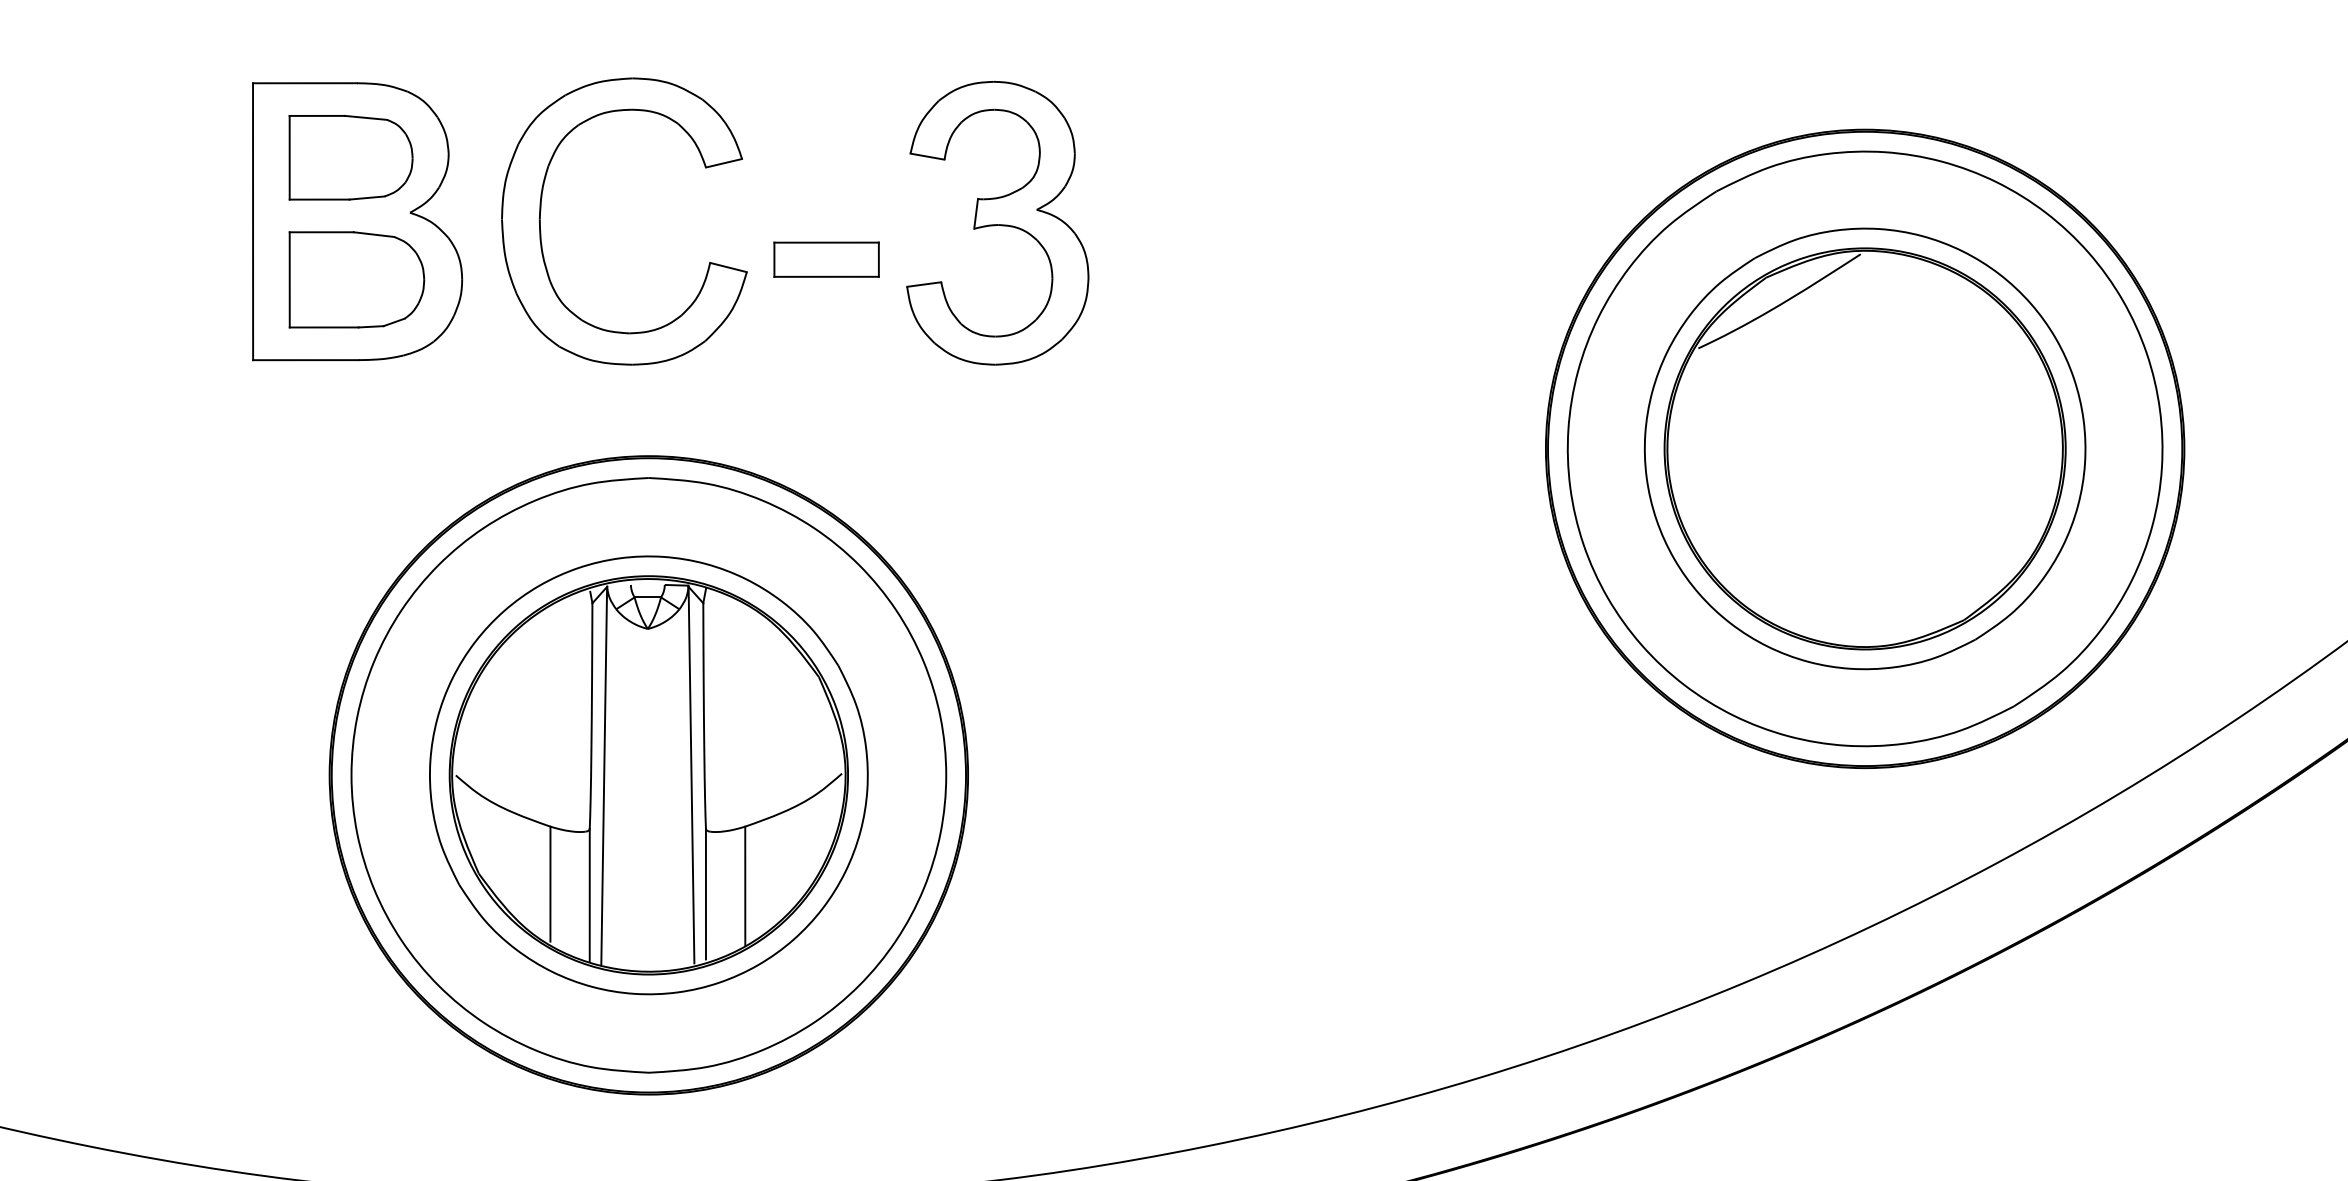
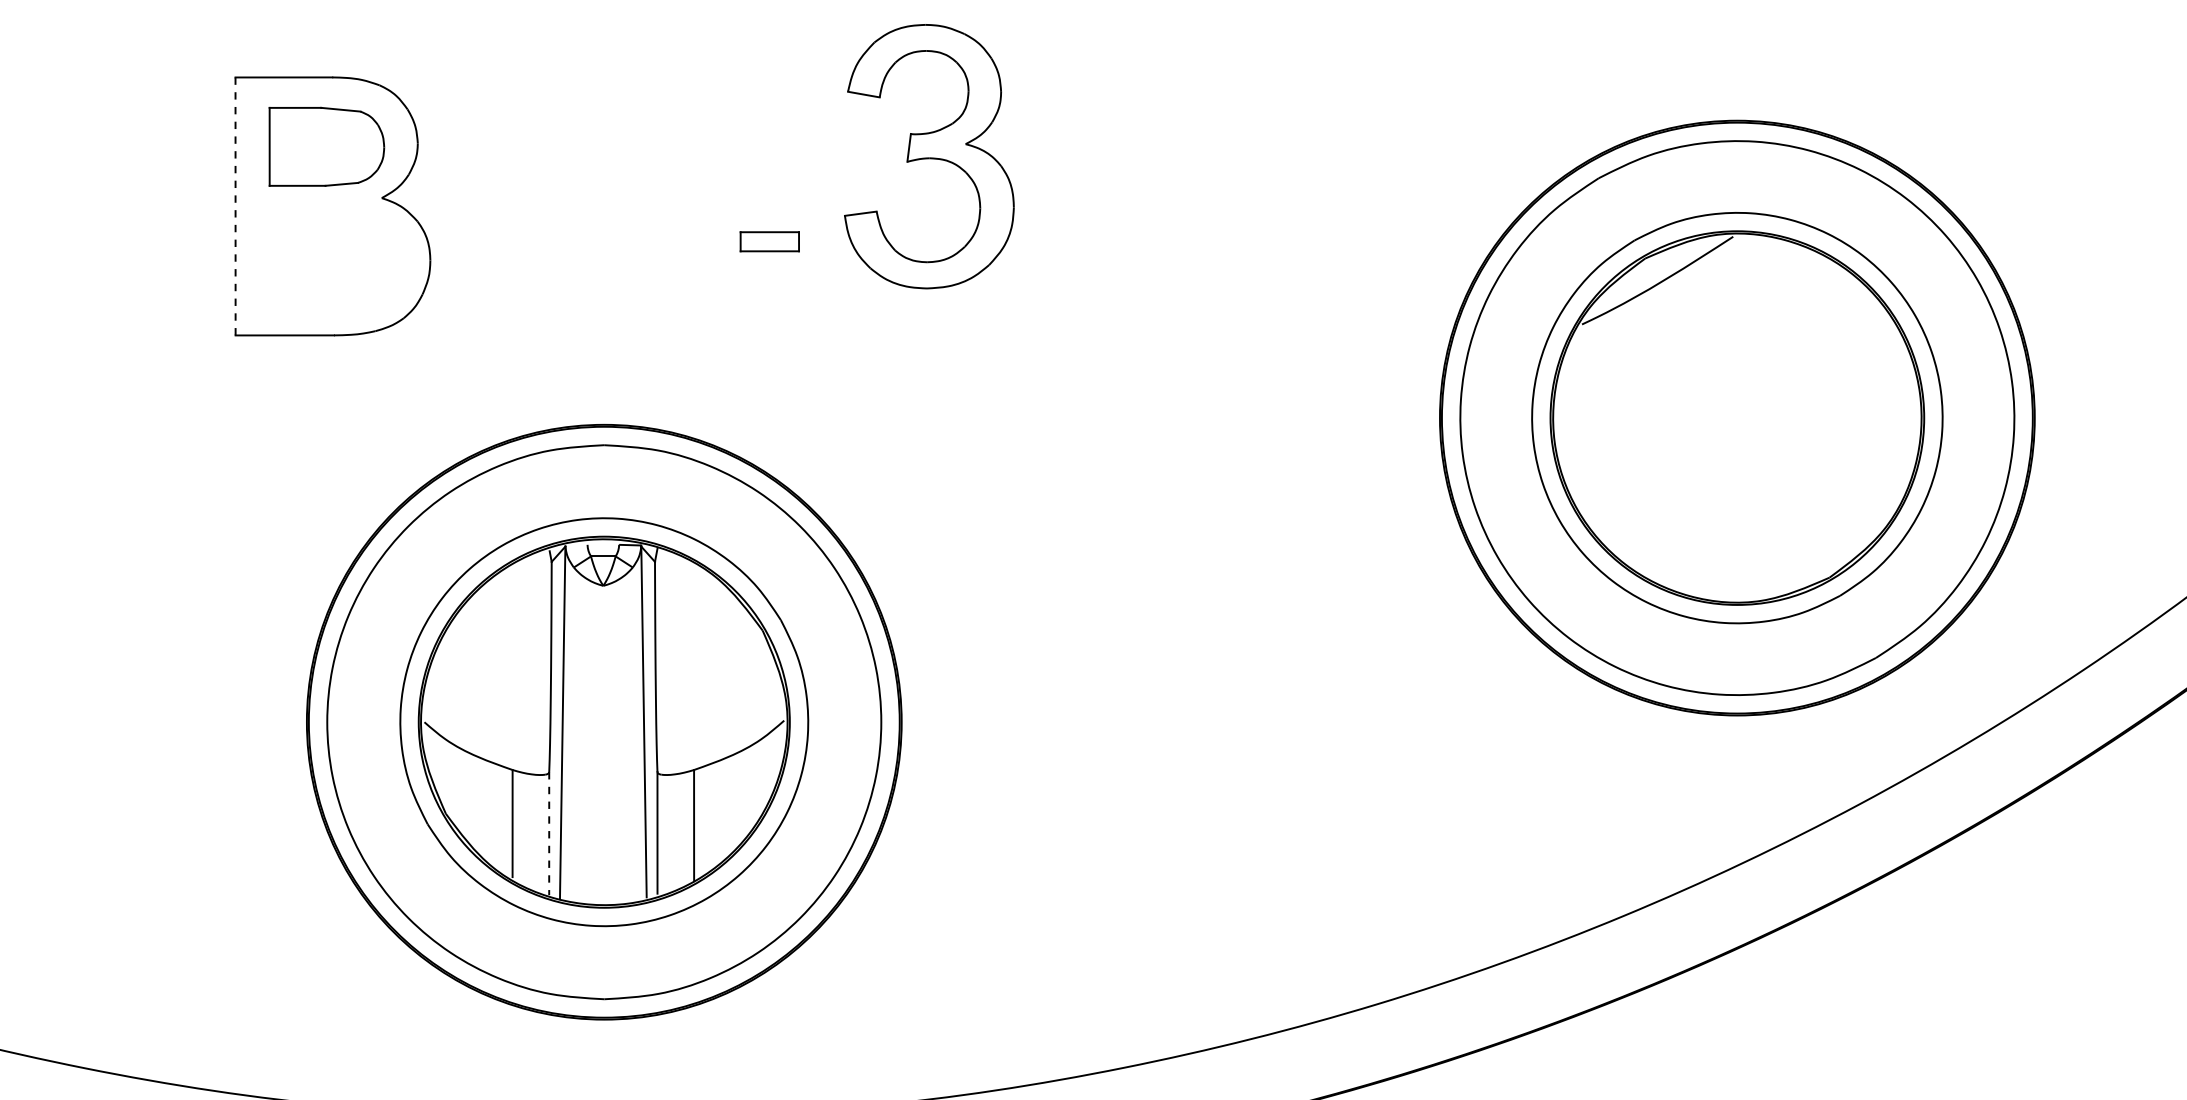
part: (541, 211) -> (504, 196), removed
line: (253, 221) -> (235, 206), solid -> dashed
part: (997, 223) -> (929, 156), moved
part: (826, 259) -> (769, 241), size x0.6
part: (356, 279) -> (331, 260), removed
line: (589, 895) -> (548, 834), solid -> dashed

